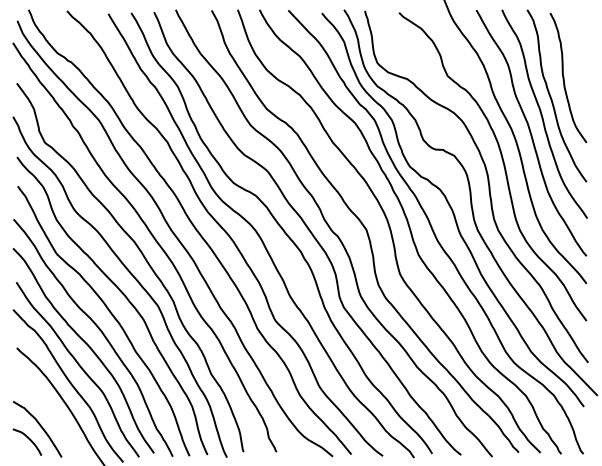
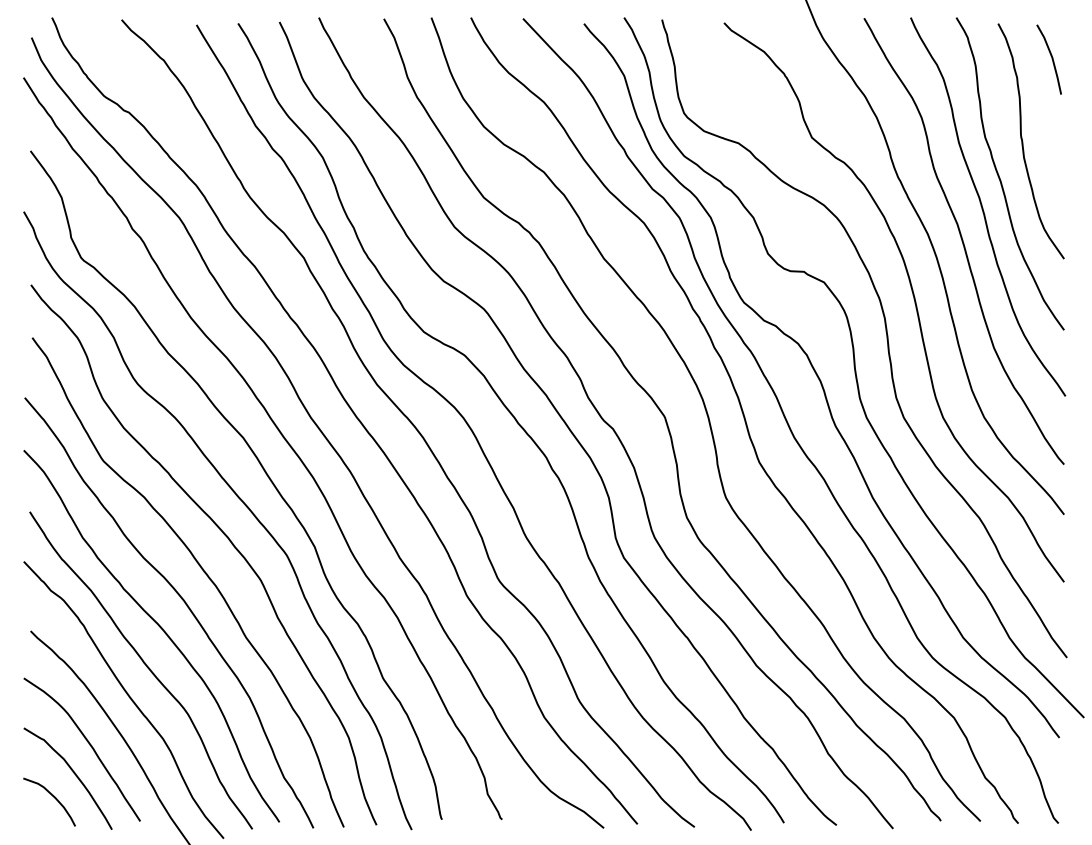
line: (579, 32) -> (1051, 58), added
curve: (47, 409) -> (86, 742), added

